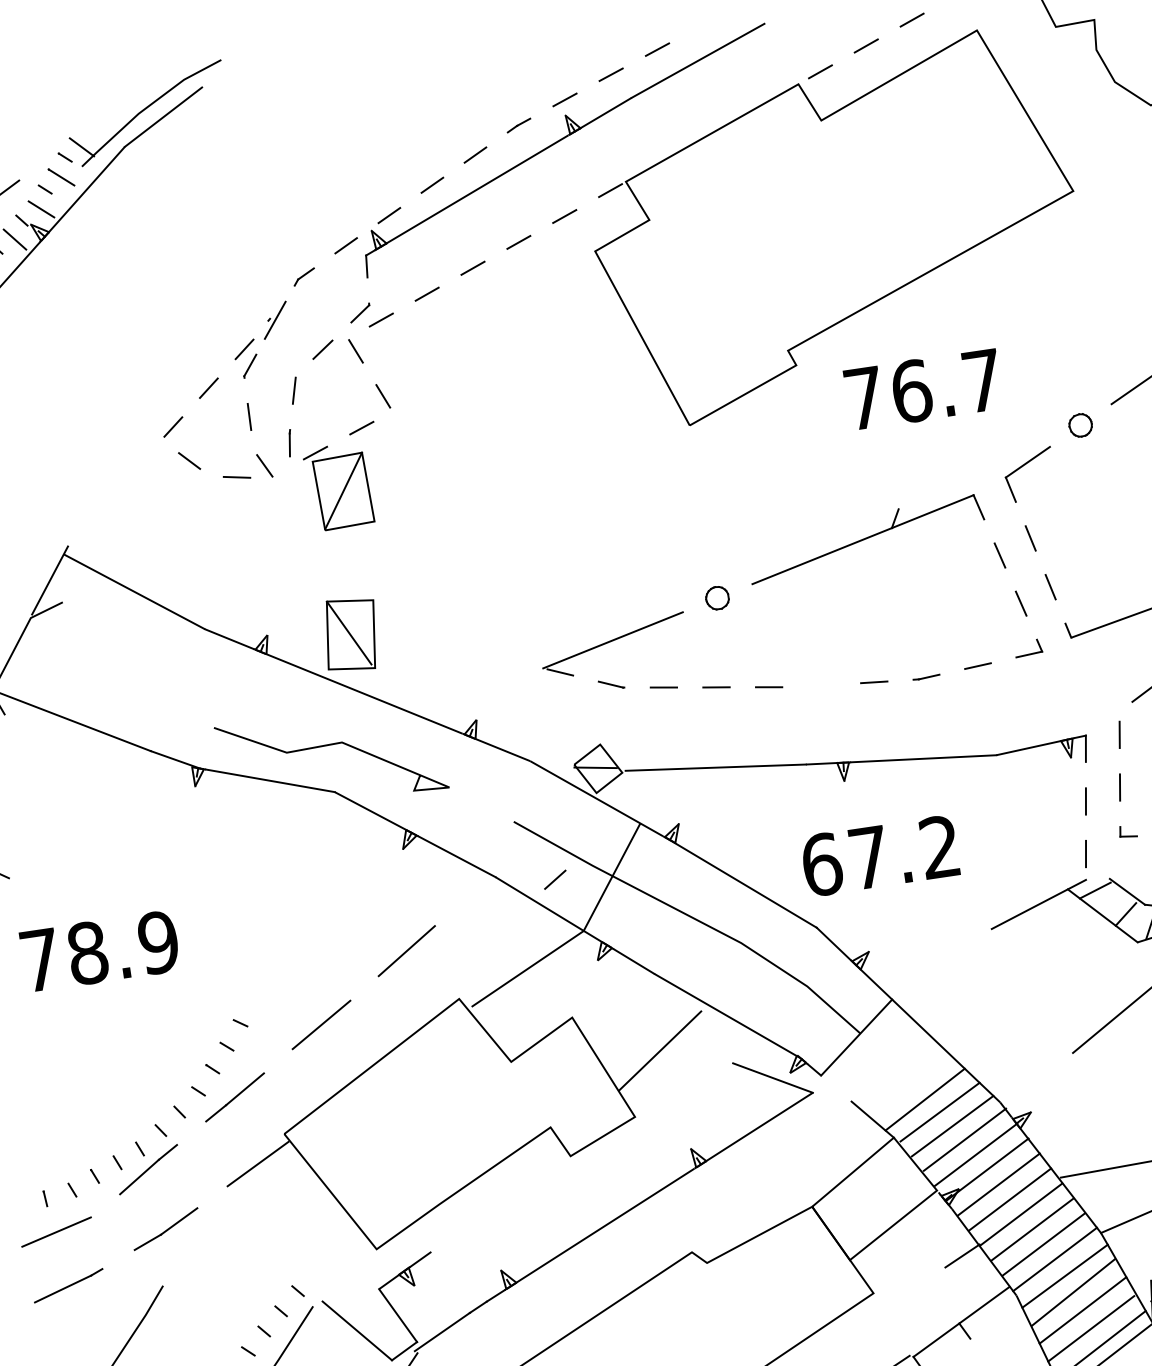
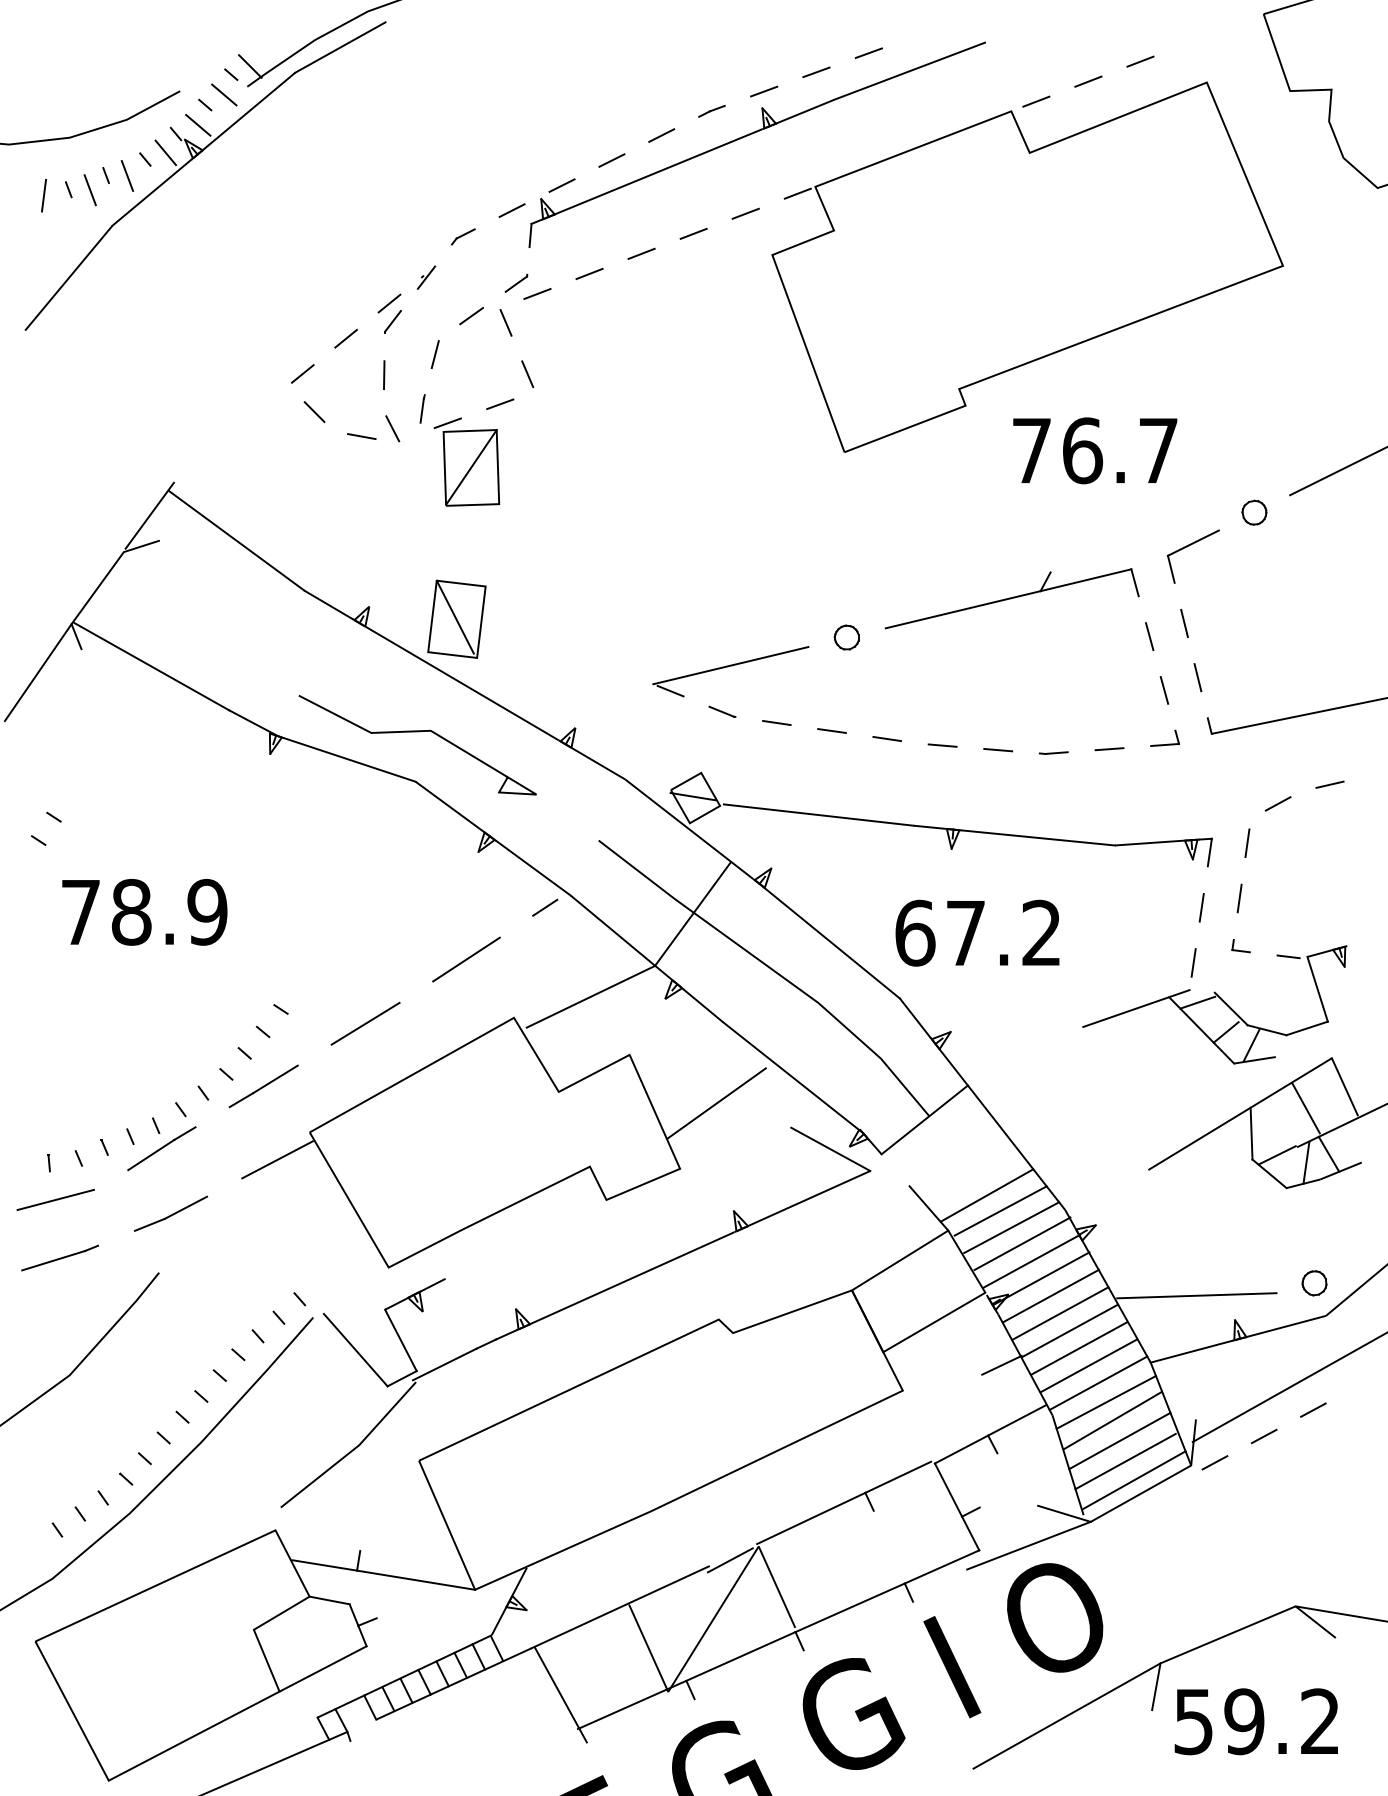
part: (275, 319) -> (426, 277), size x0.62
line: (821, 685) -> (942, 745), added
line: (555, 879) -> (545, 907), moved

